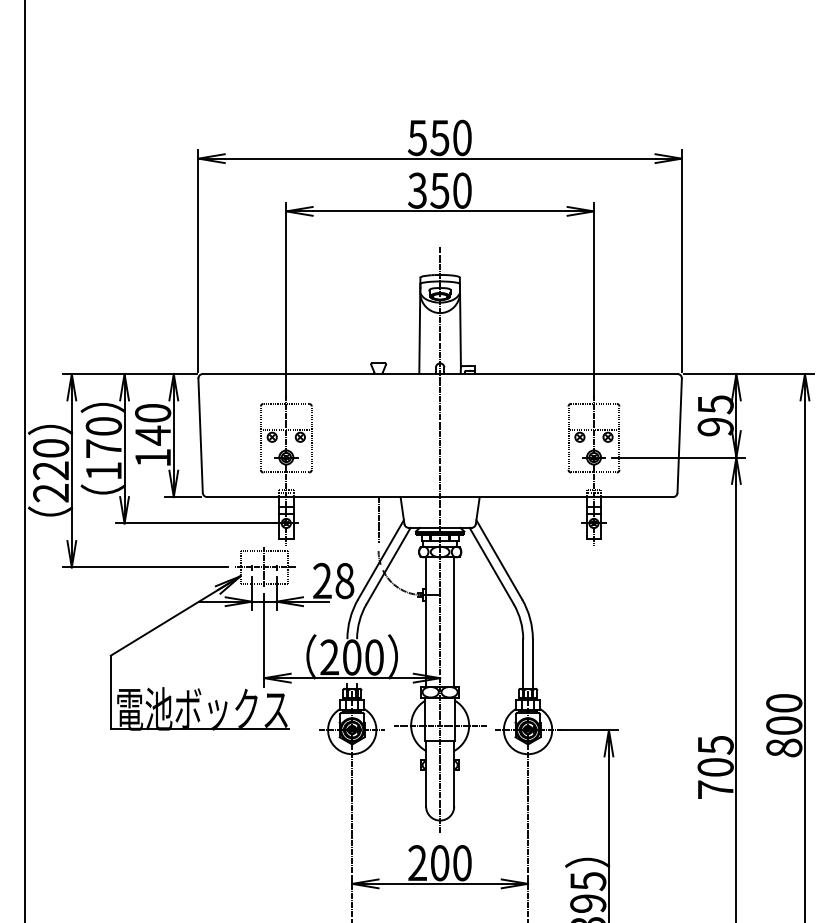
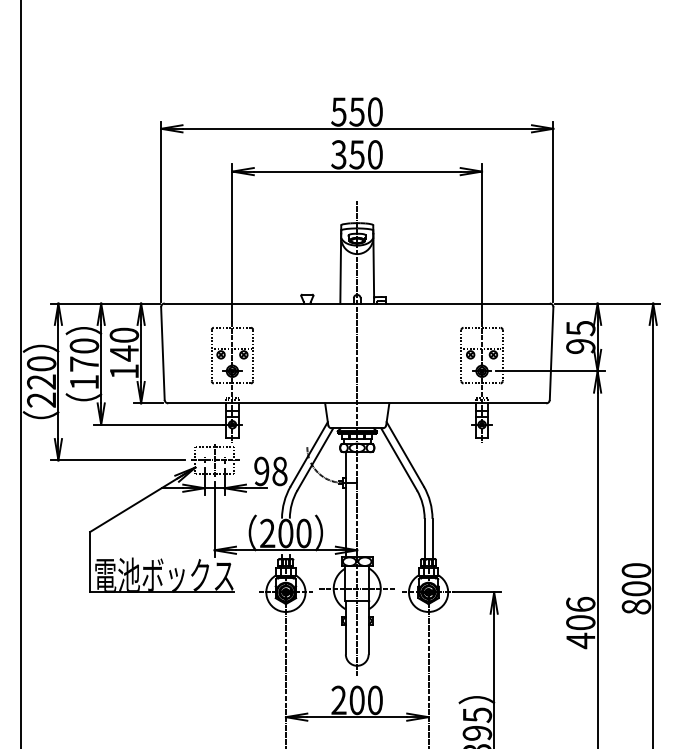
line: (378, 520) -> (307, 422), removed
text: (322, 581) -> (261, 471), 28 -> 98
line: (454, 621) -> (368, 504), removed
text: (715, 767) -> (580, 622), 705 -> 406

